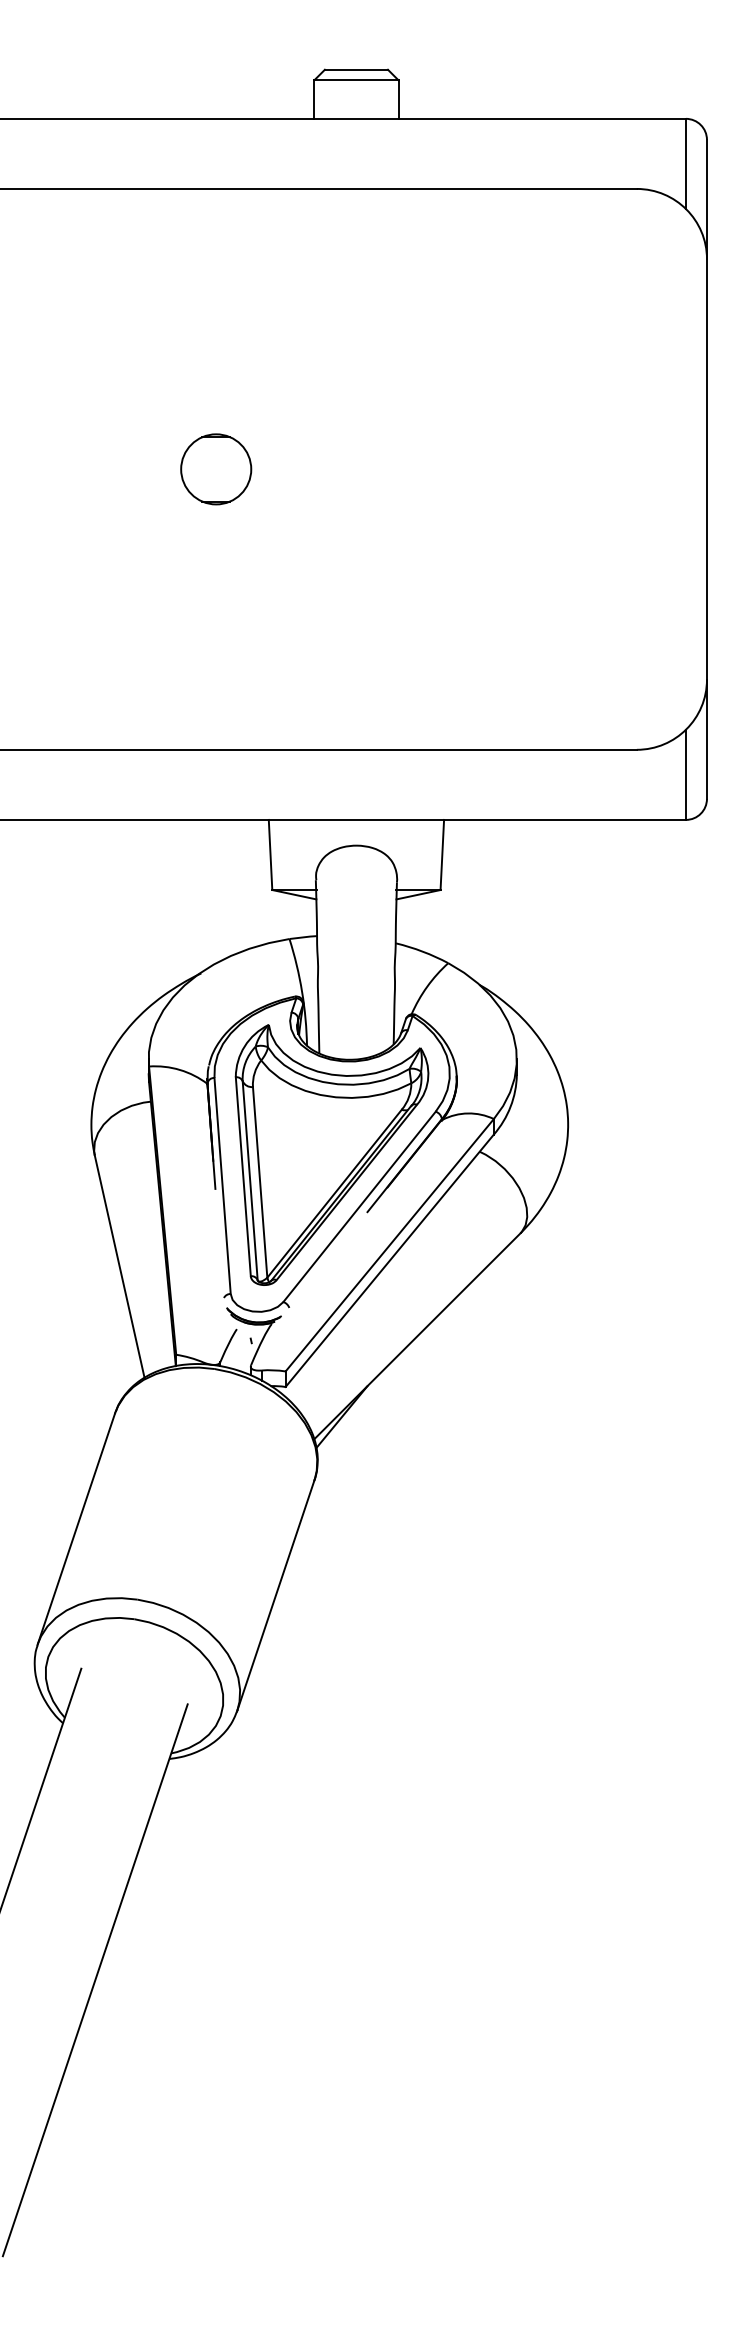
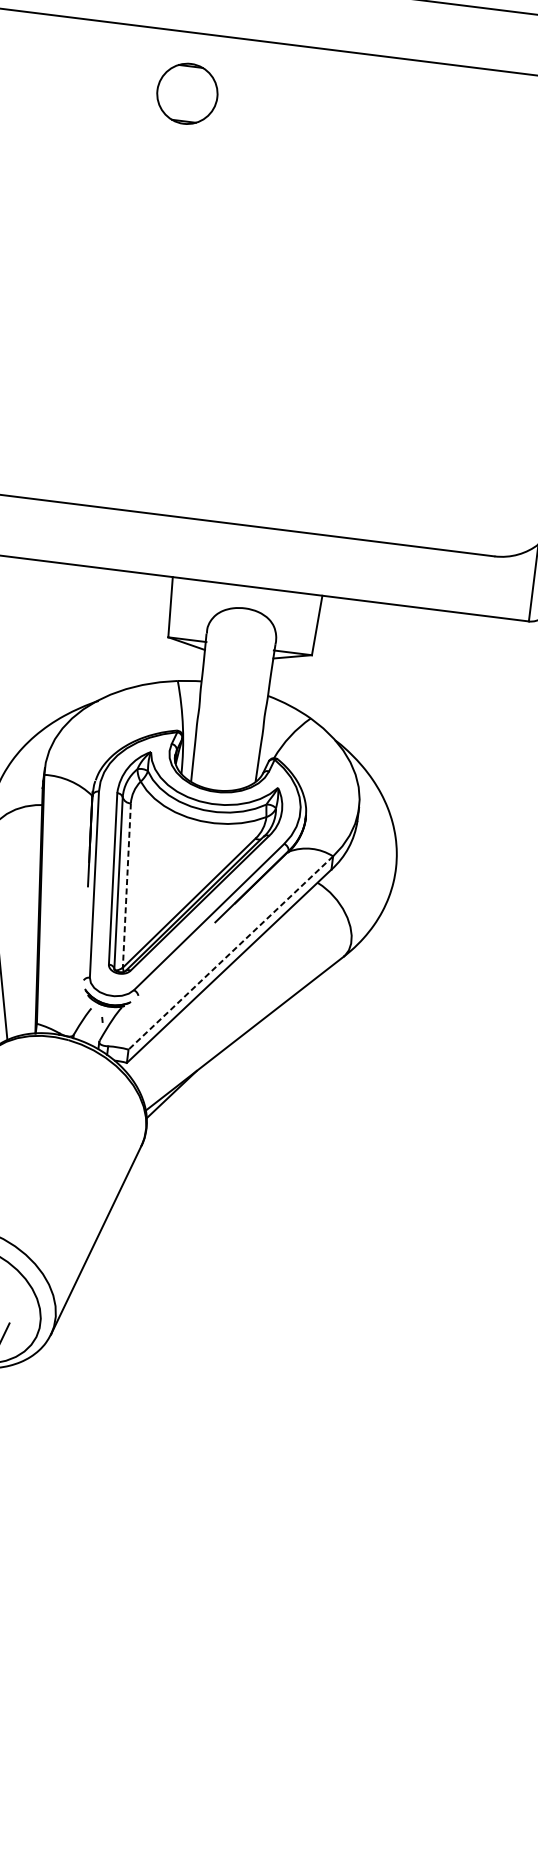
part: (216, 469) -> (187, 94), moved
line: (260, 1182) -> (127, 885), solid -> dashed
line: (389, 1245) -> (230, 953), solid -> dashed

